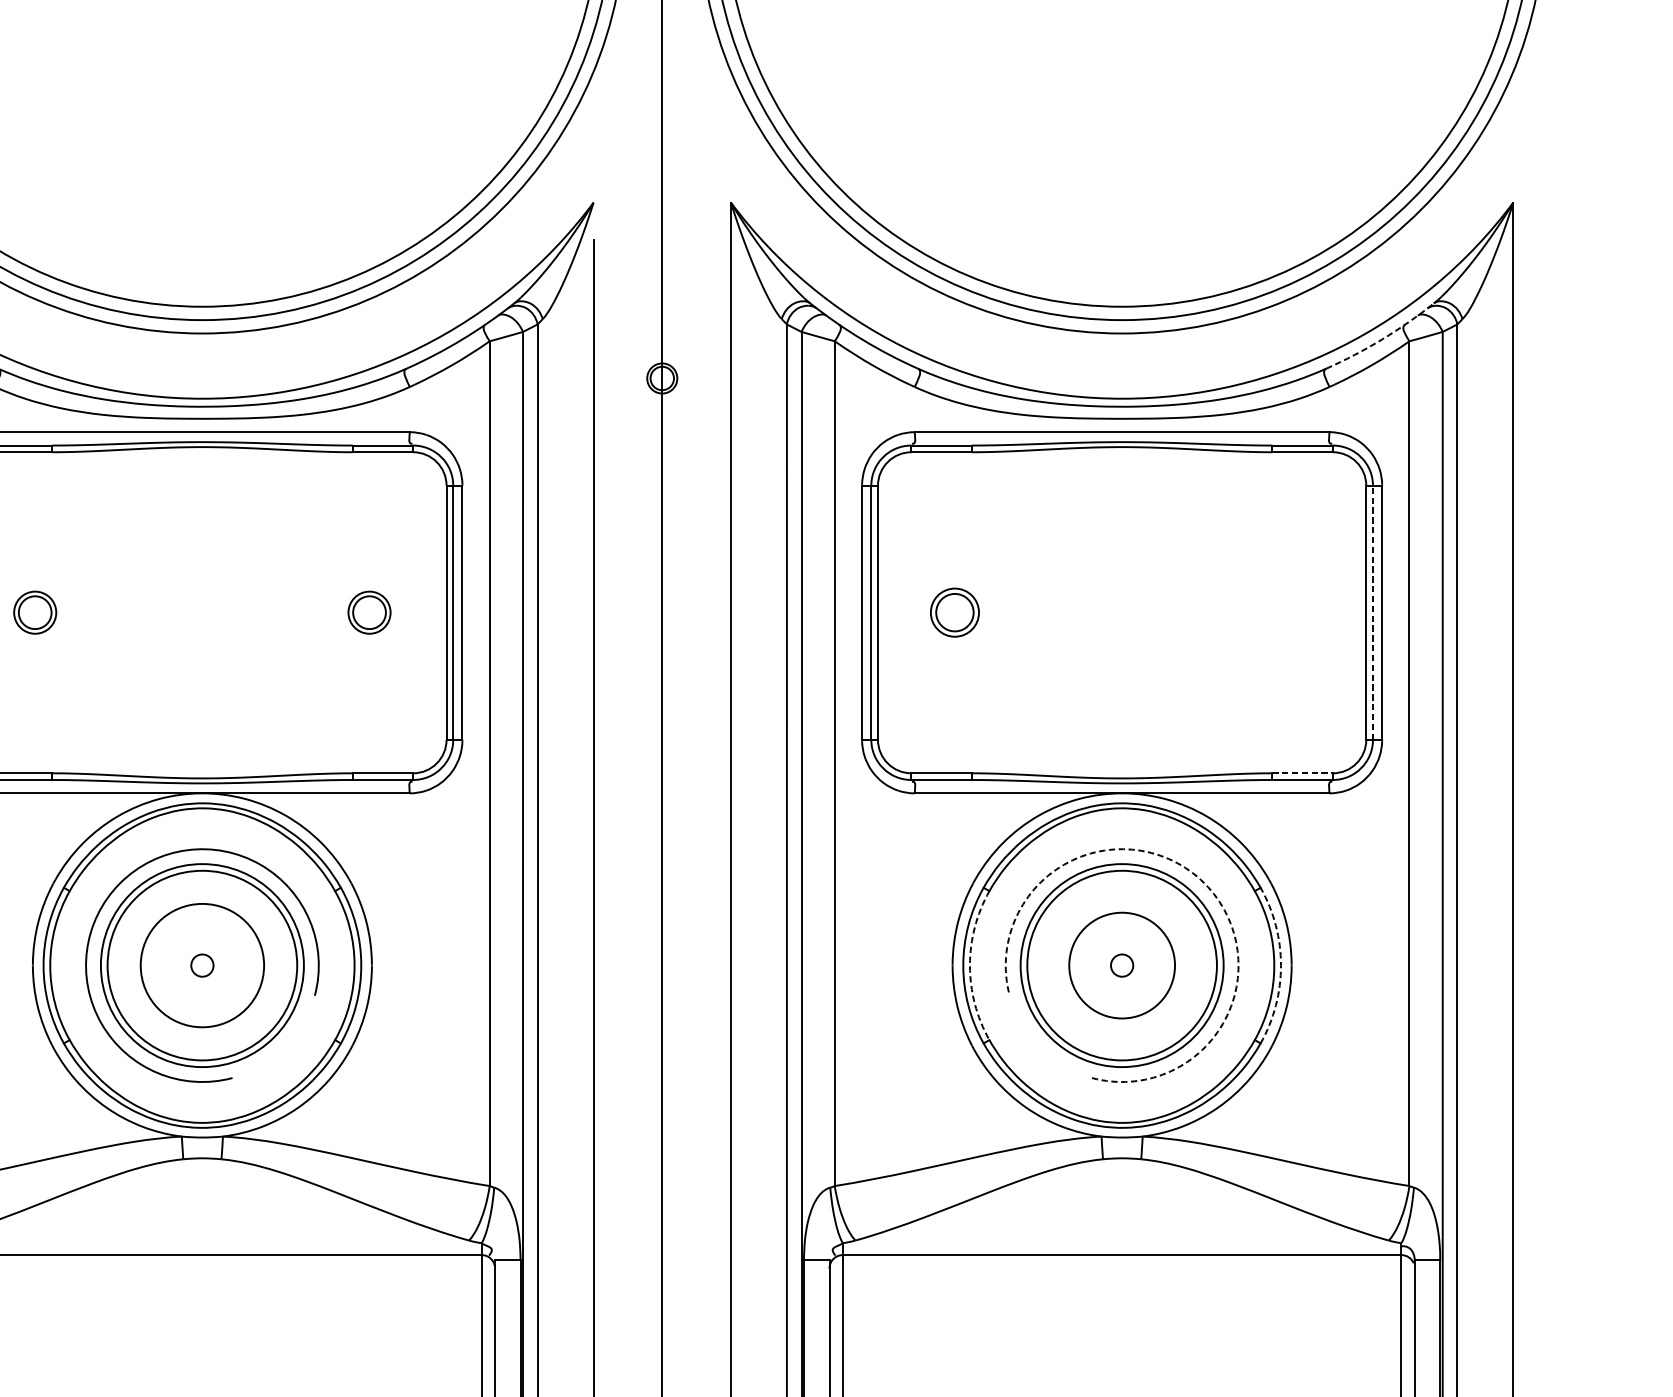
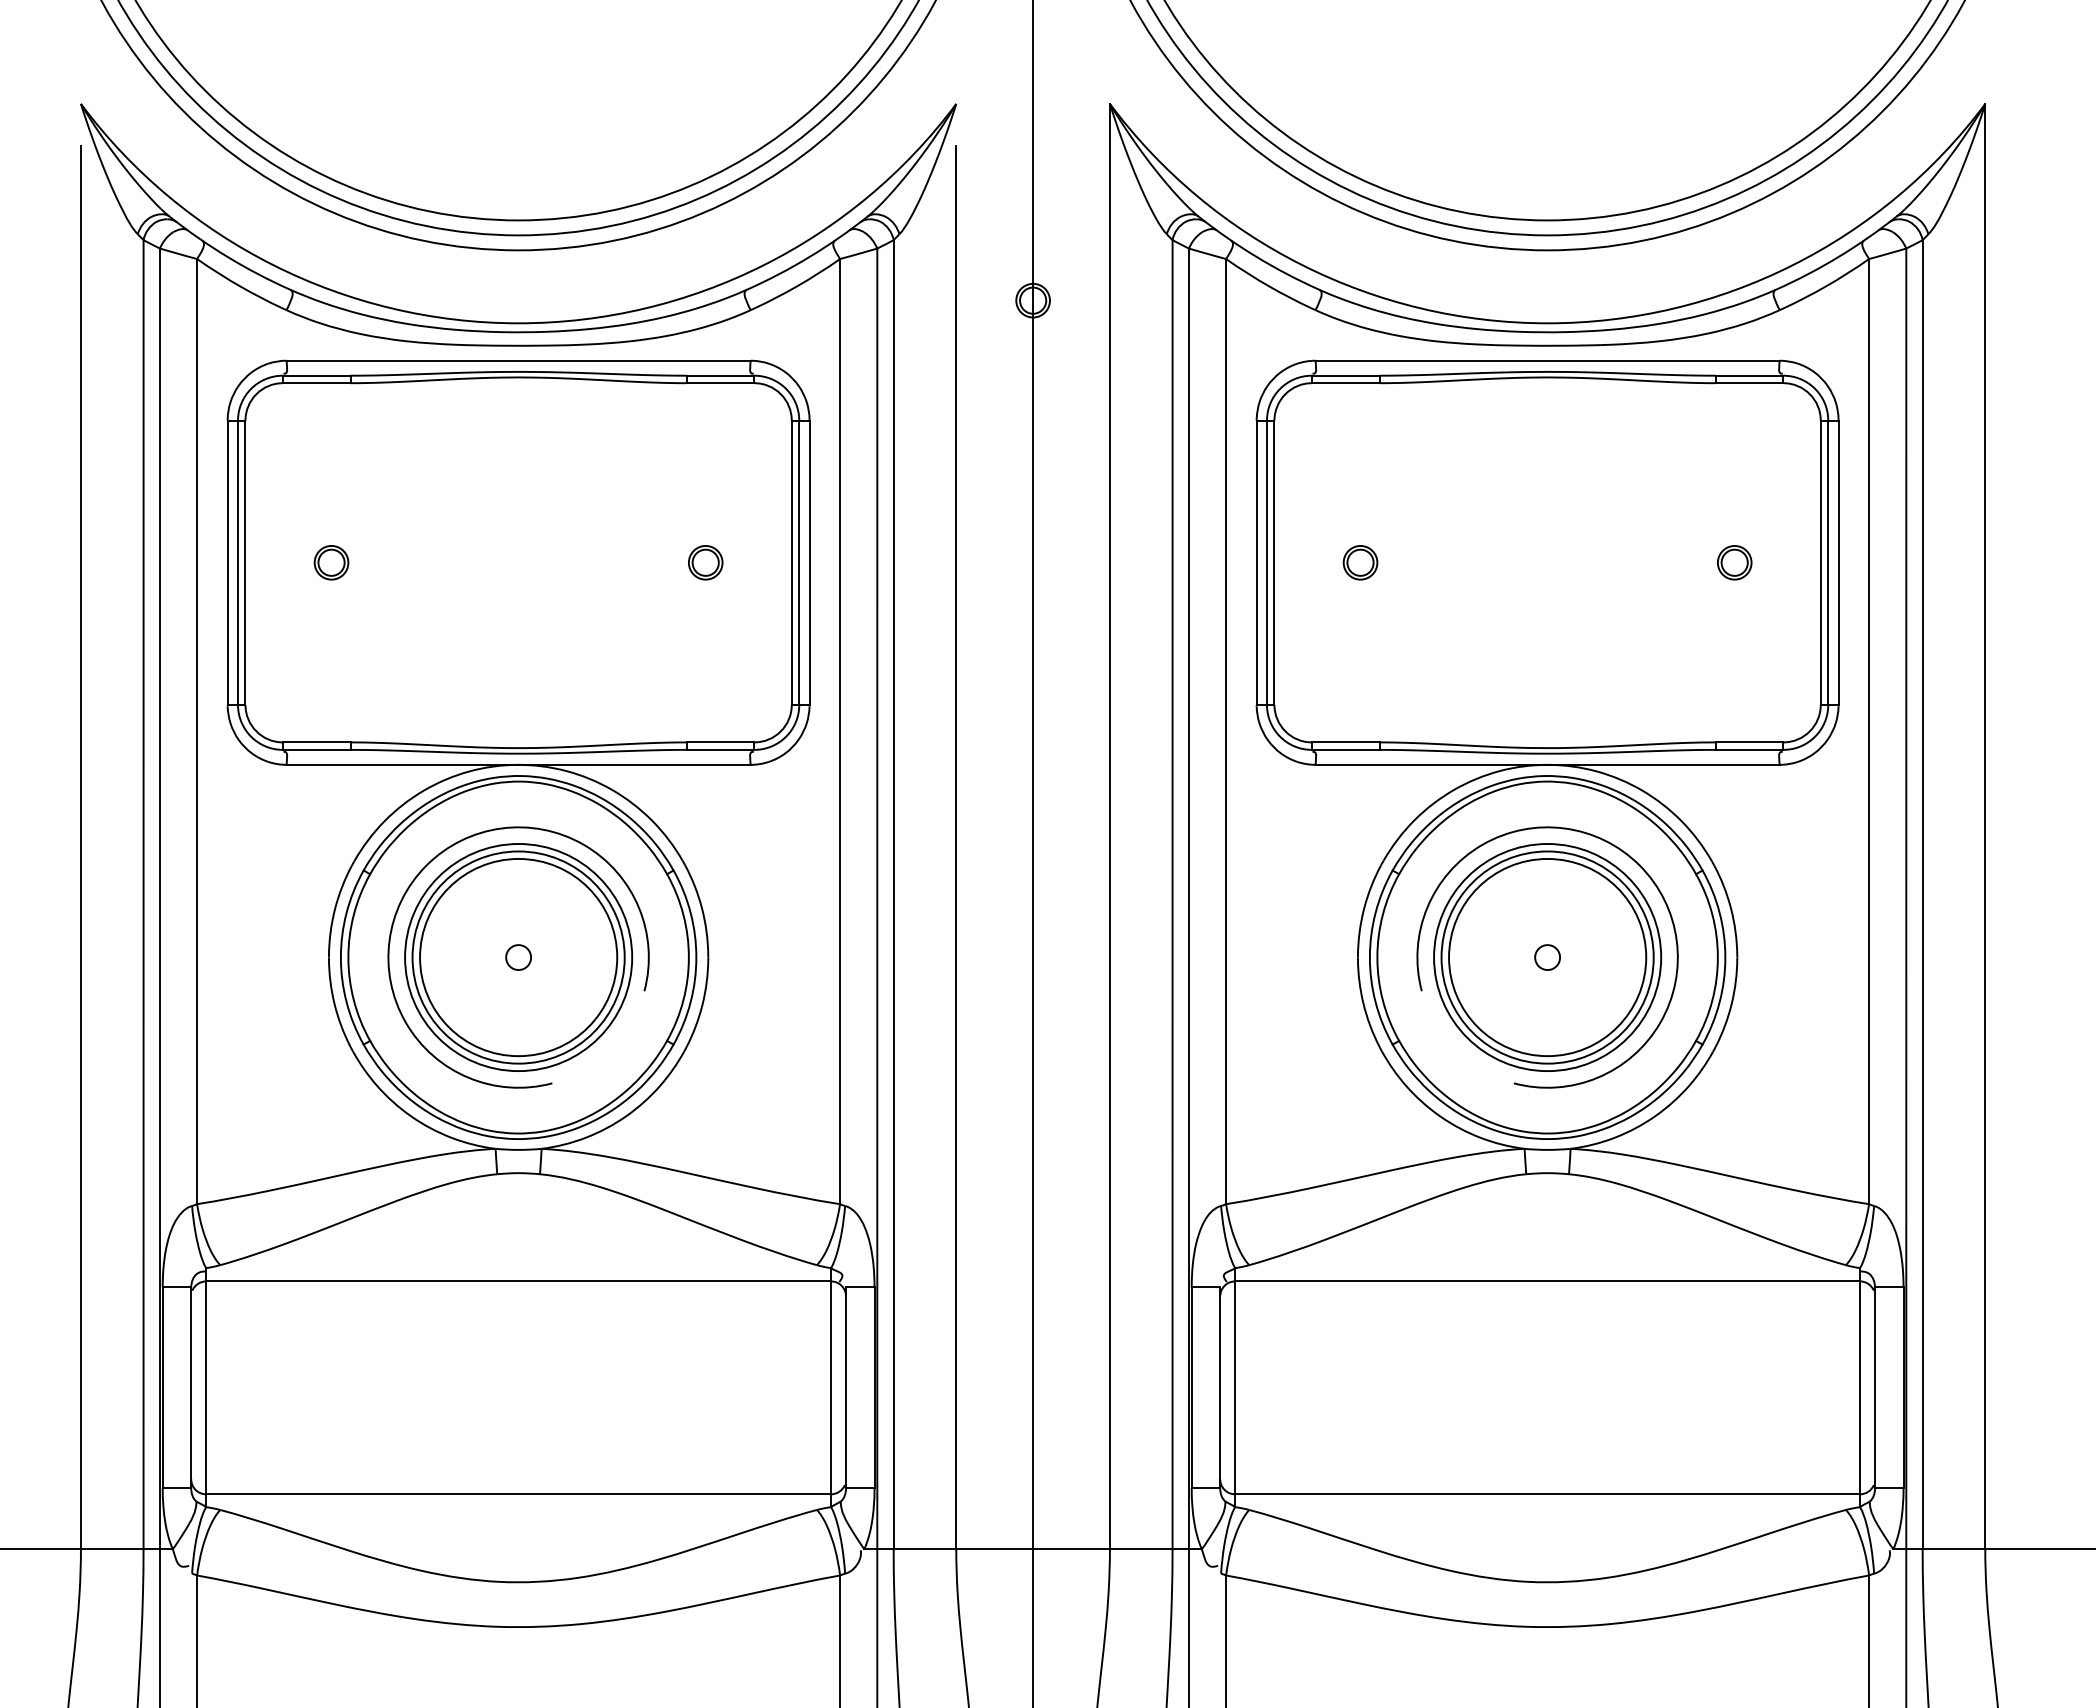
arc: (1382, 339) -> (1838, 256), dashed -> solid
part: (35, 612) -> (331, 562), size x0.71
part: (369, 612) -> (705, 562), size x0.71
part: (954, 612) -> (1360, 562), size x0.62
part: (1289, 612) -> (1734, 562), added
line: (1373, 612) -> (1828, 562), dashed -> solid
line: (1302, 773) -> (1749, 742), dashed -> solid
arc: (1204, 883) -> (1639, 865), dashed -> solid
circle: (202, 965) -> (518, 957), size x1.43
arc: (970, 965) -> (1377, 957), dashed -> solid
circle: (1122, 965) -> (1547, 957), size x1.67
arc: (1281, 965) -> (1725, 957), dashed -> solid

